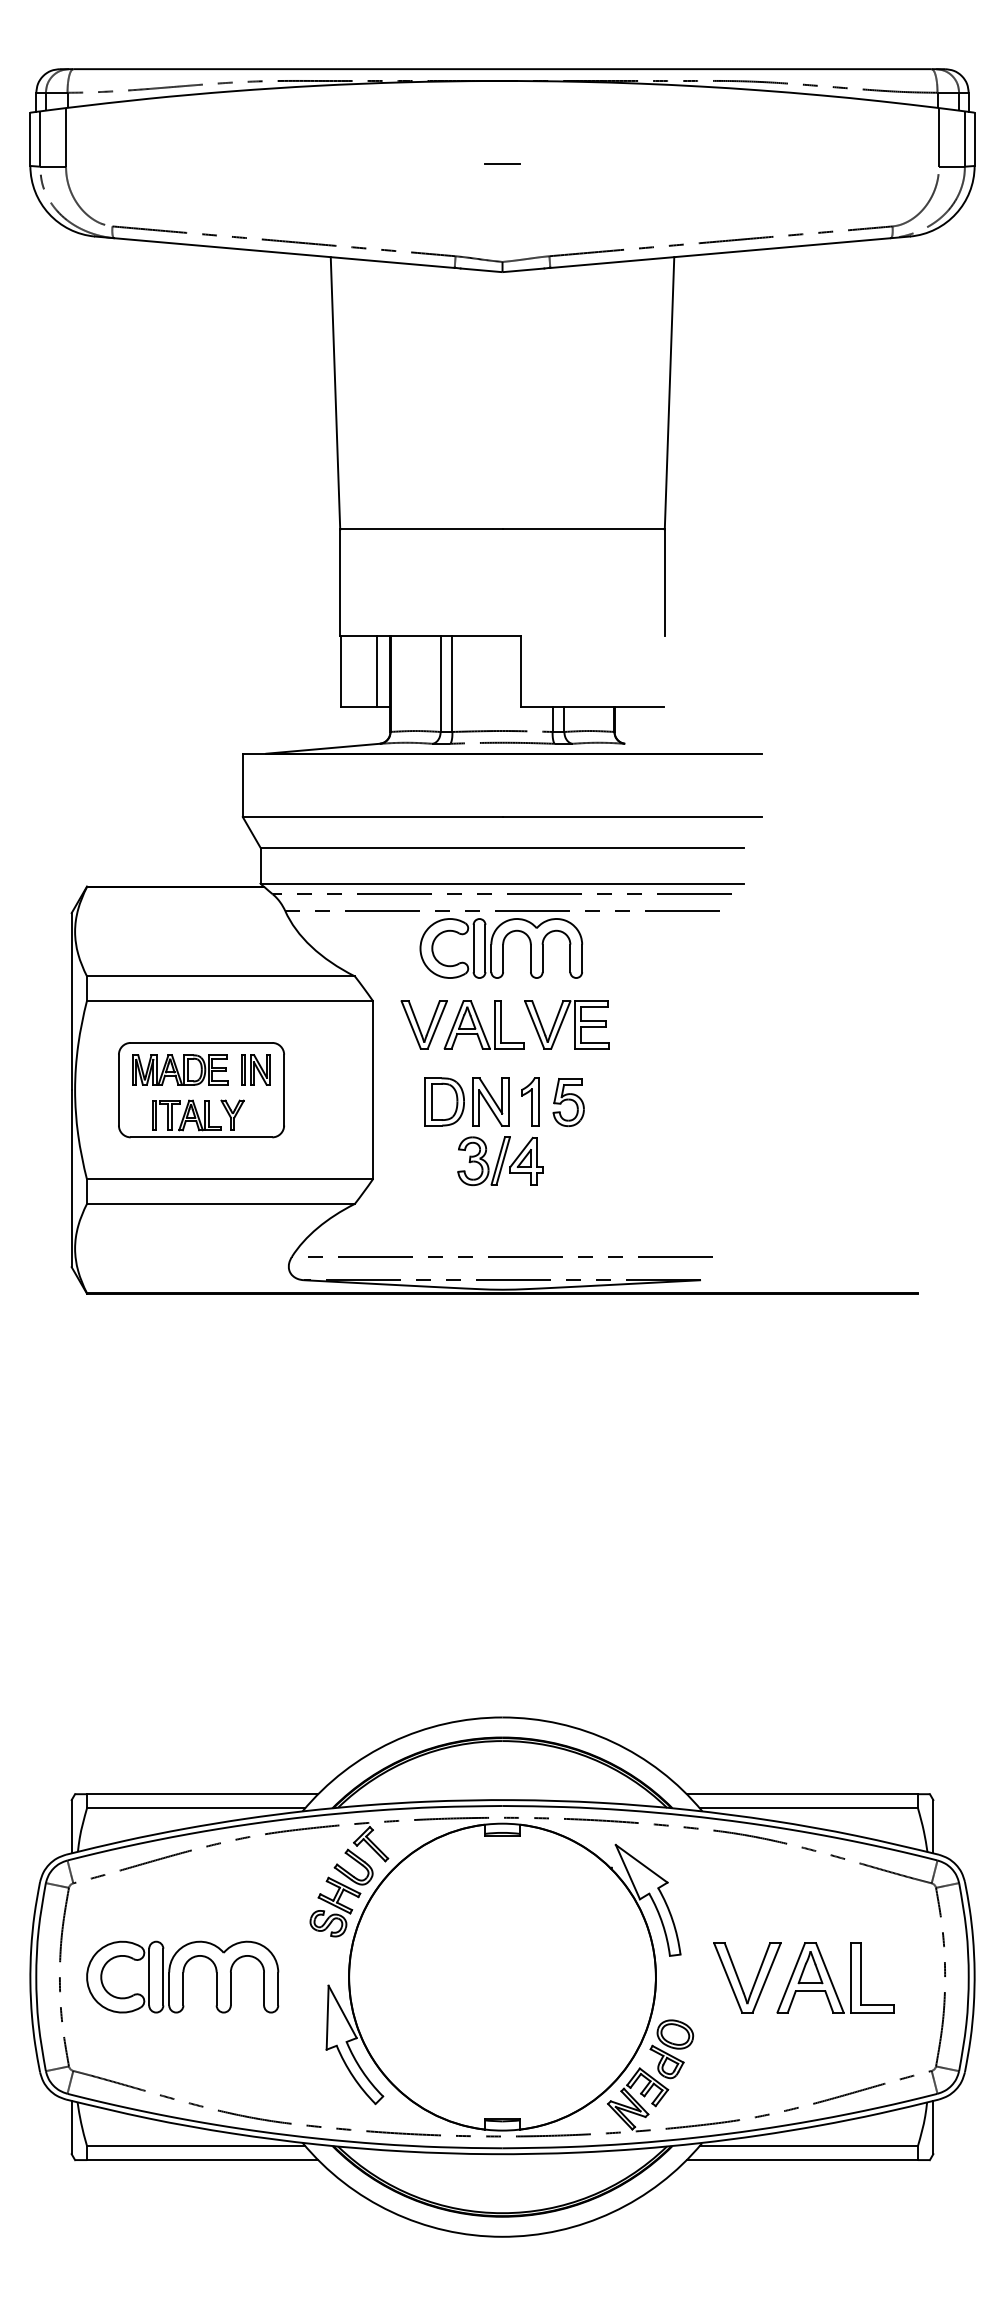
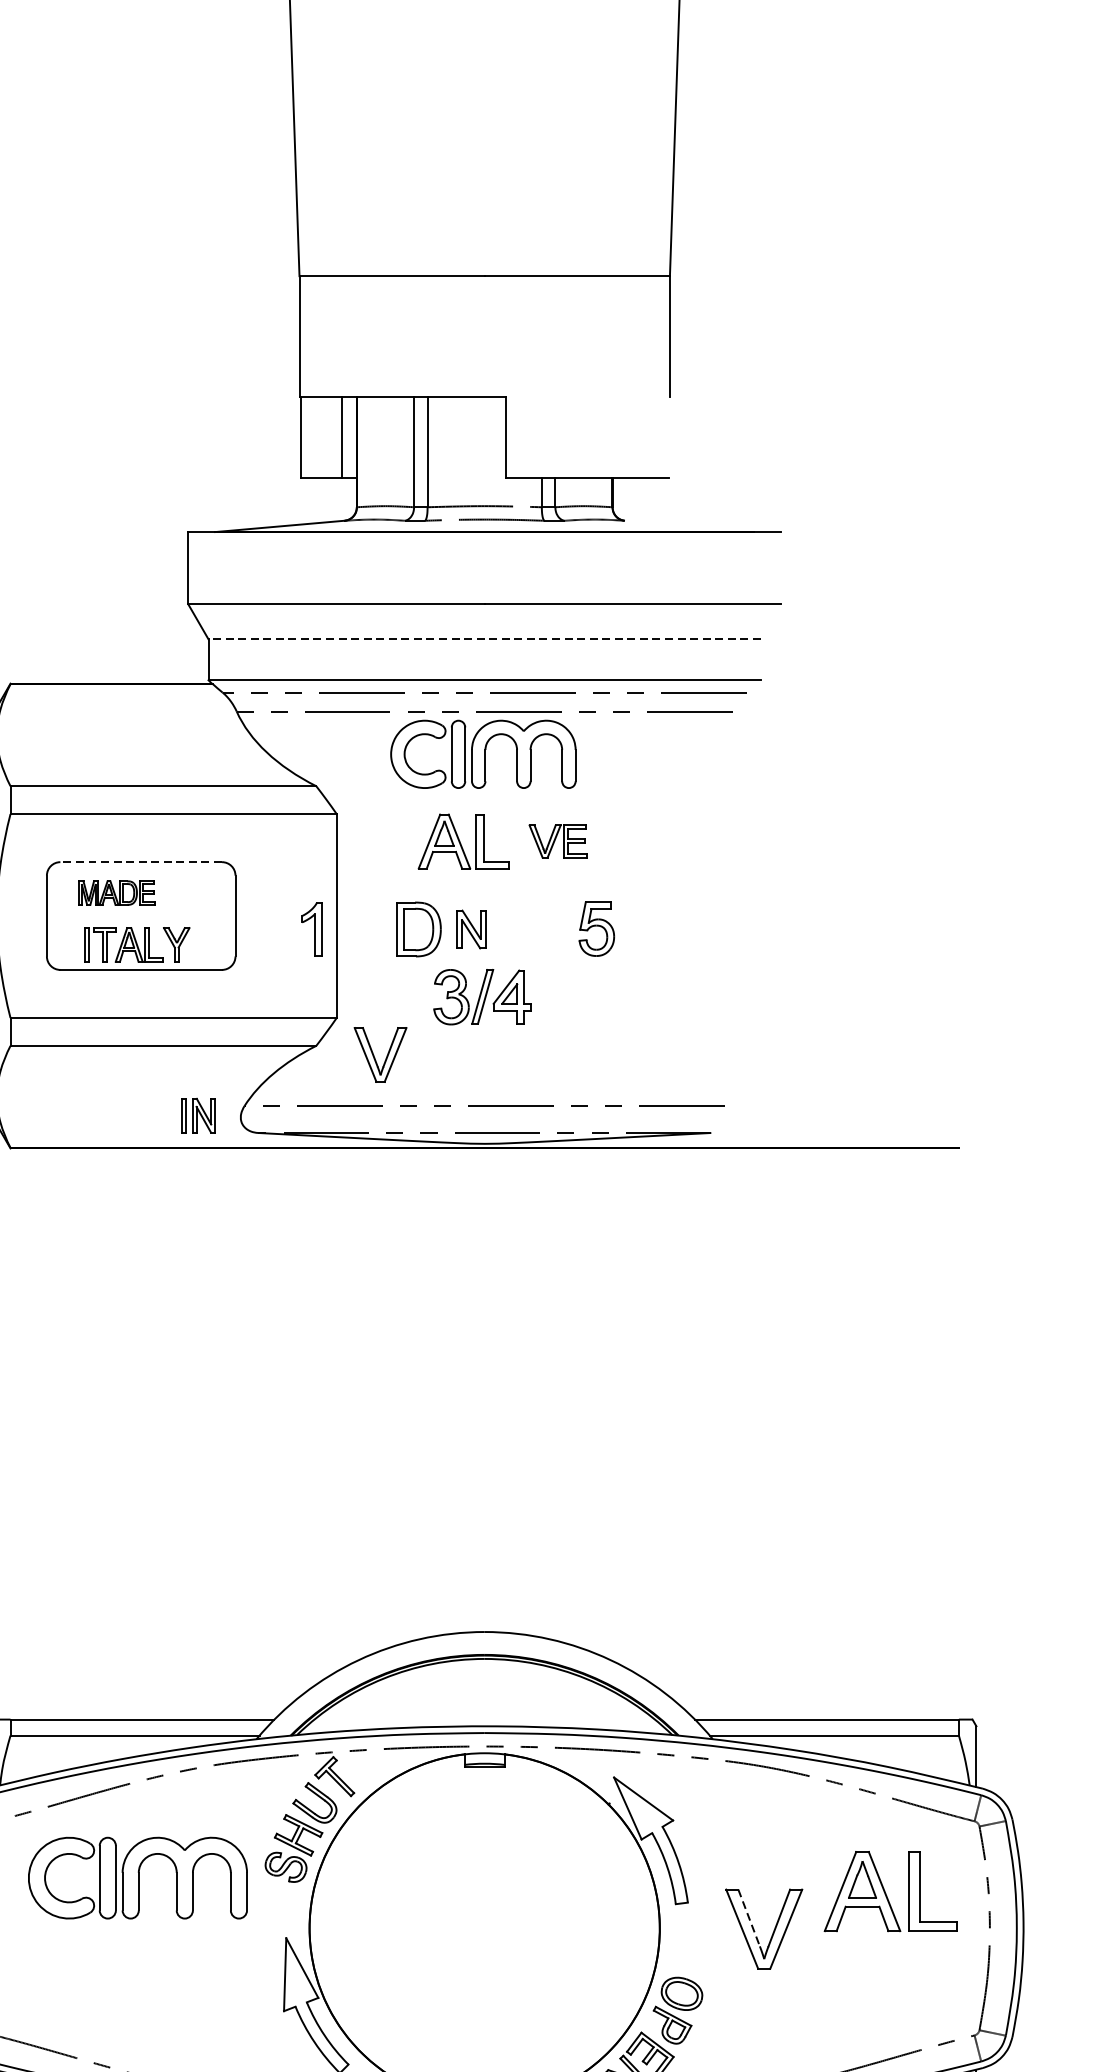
line: (502, 847) -> (484, 639), solid -> dashed
part: (423, 1024) -> (379, 1054), moved
part: (566, 1024) -> (557, 841), size x0.6
line: (201, 1042) -> (141, 861), solid -> dashed
part: (180, 1069) -> (117, 892), size x0.7
part: (255, 1069) -> (198, 1115), moved
part: (490, 1101) -> (471, 929), size x0.7
part: (530, 1101) -> (312, 929), moved
part: (568, 1102) -> (596, 929), moved
line: (734, 1968) -> (749, 1918), solid -> dashed
part: (182, 1976) -> (137, 1877), moved
part: (835, 1977) -> (891, 1891), moved

